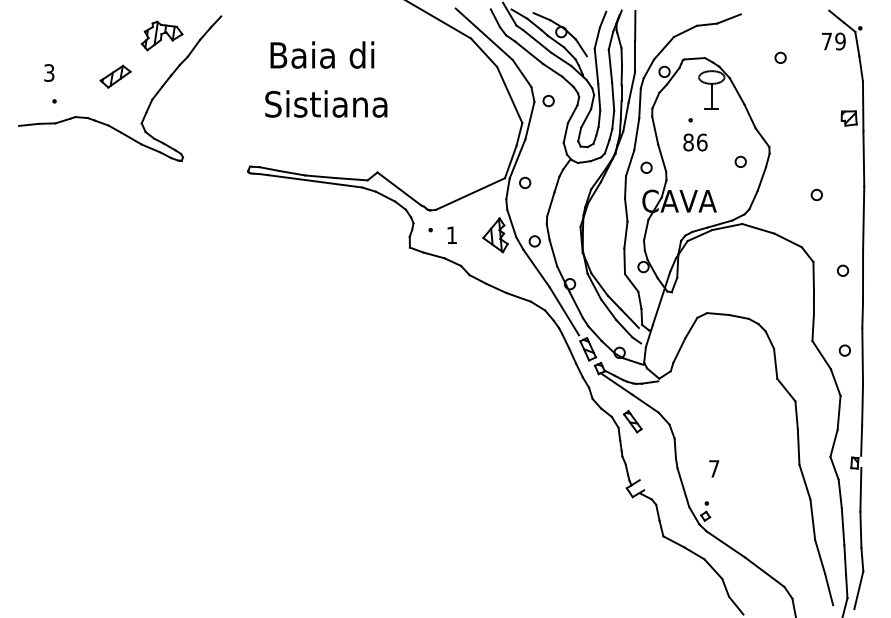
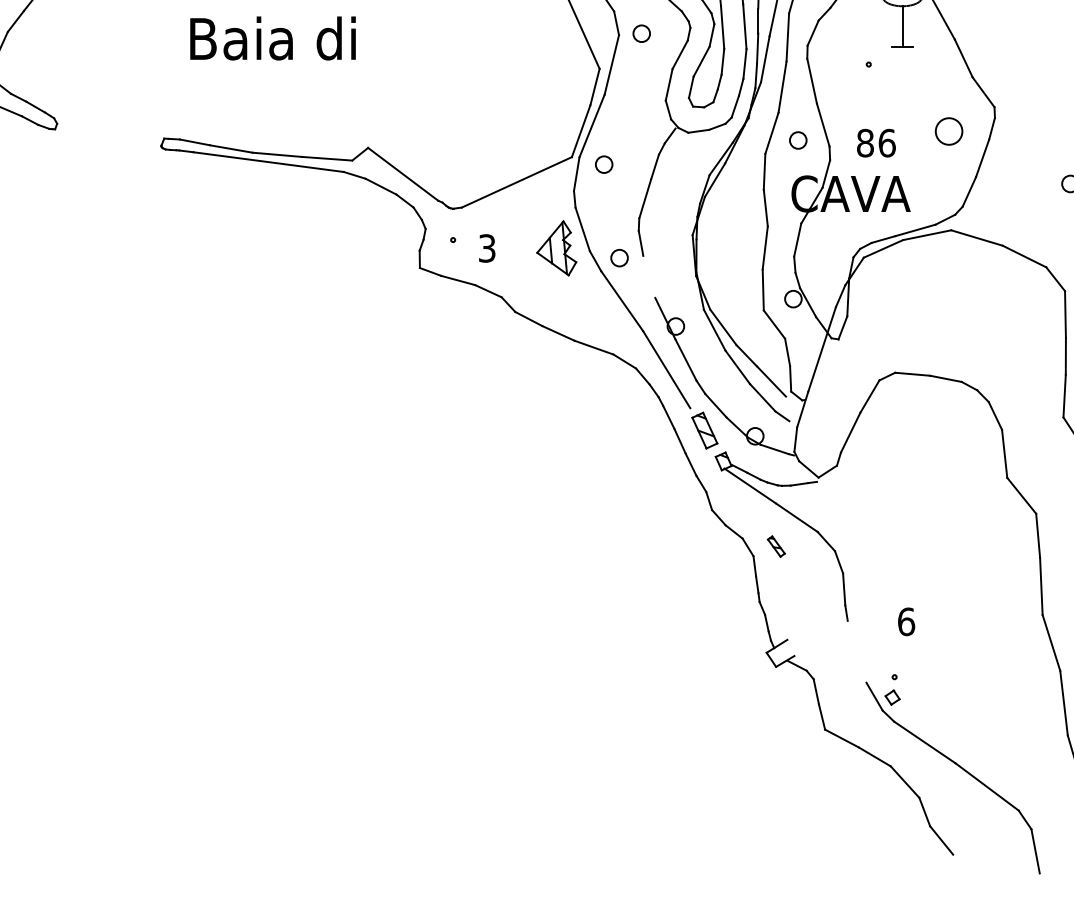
text: (326, 103) -> (286, 37), Sistiana -> Baia di
text: (695, 142) -> (876, 143), moved
circle: (740, 161) -> (948, 130), size x1.6
text: (452, 235) -> (487, 248), 1 -> 3
line: (553, 253) -> (649, 277), removed
part: (632, 421) -> (775, 546), size x0.6
text: (714, 468) -> (906, 621), 7 -> 6
line: (683, 487) -> (857, 651), removed

